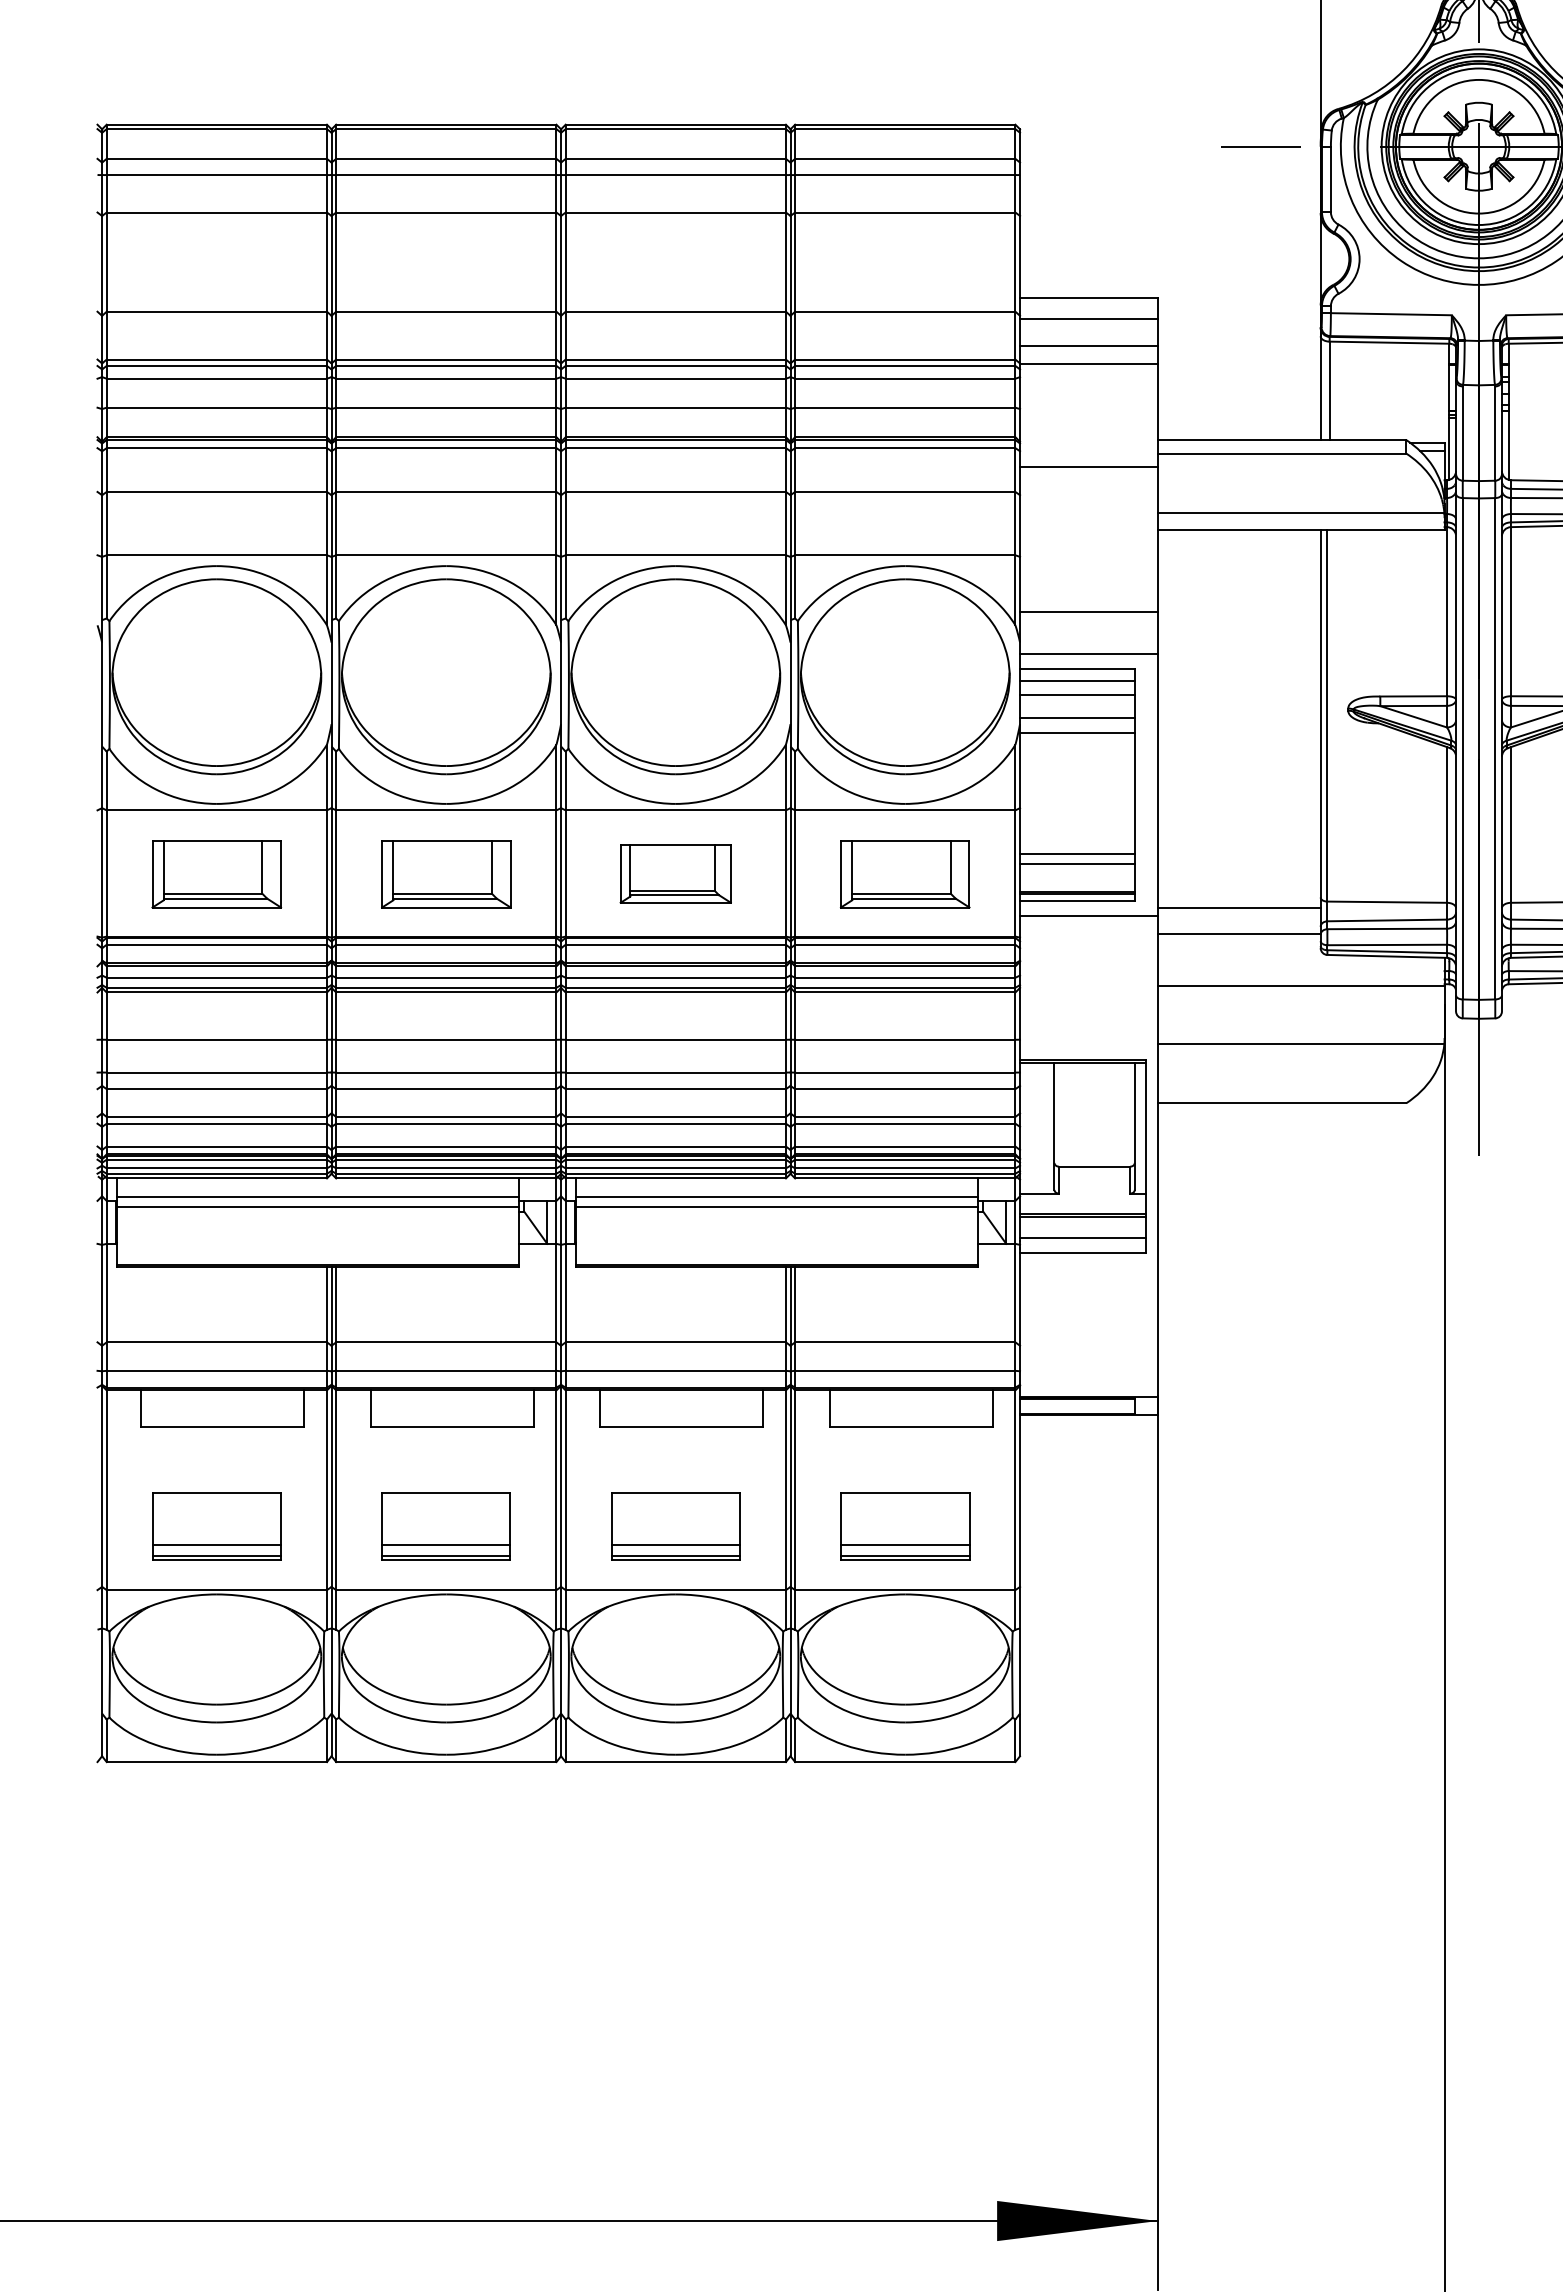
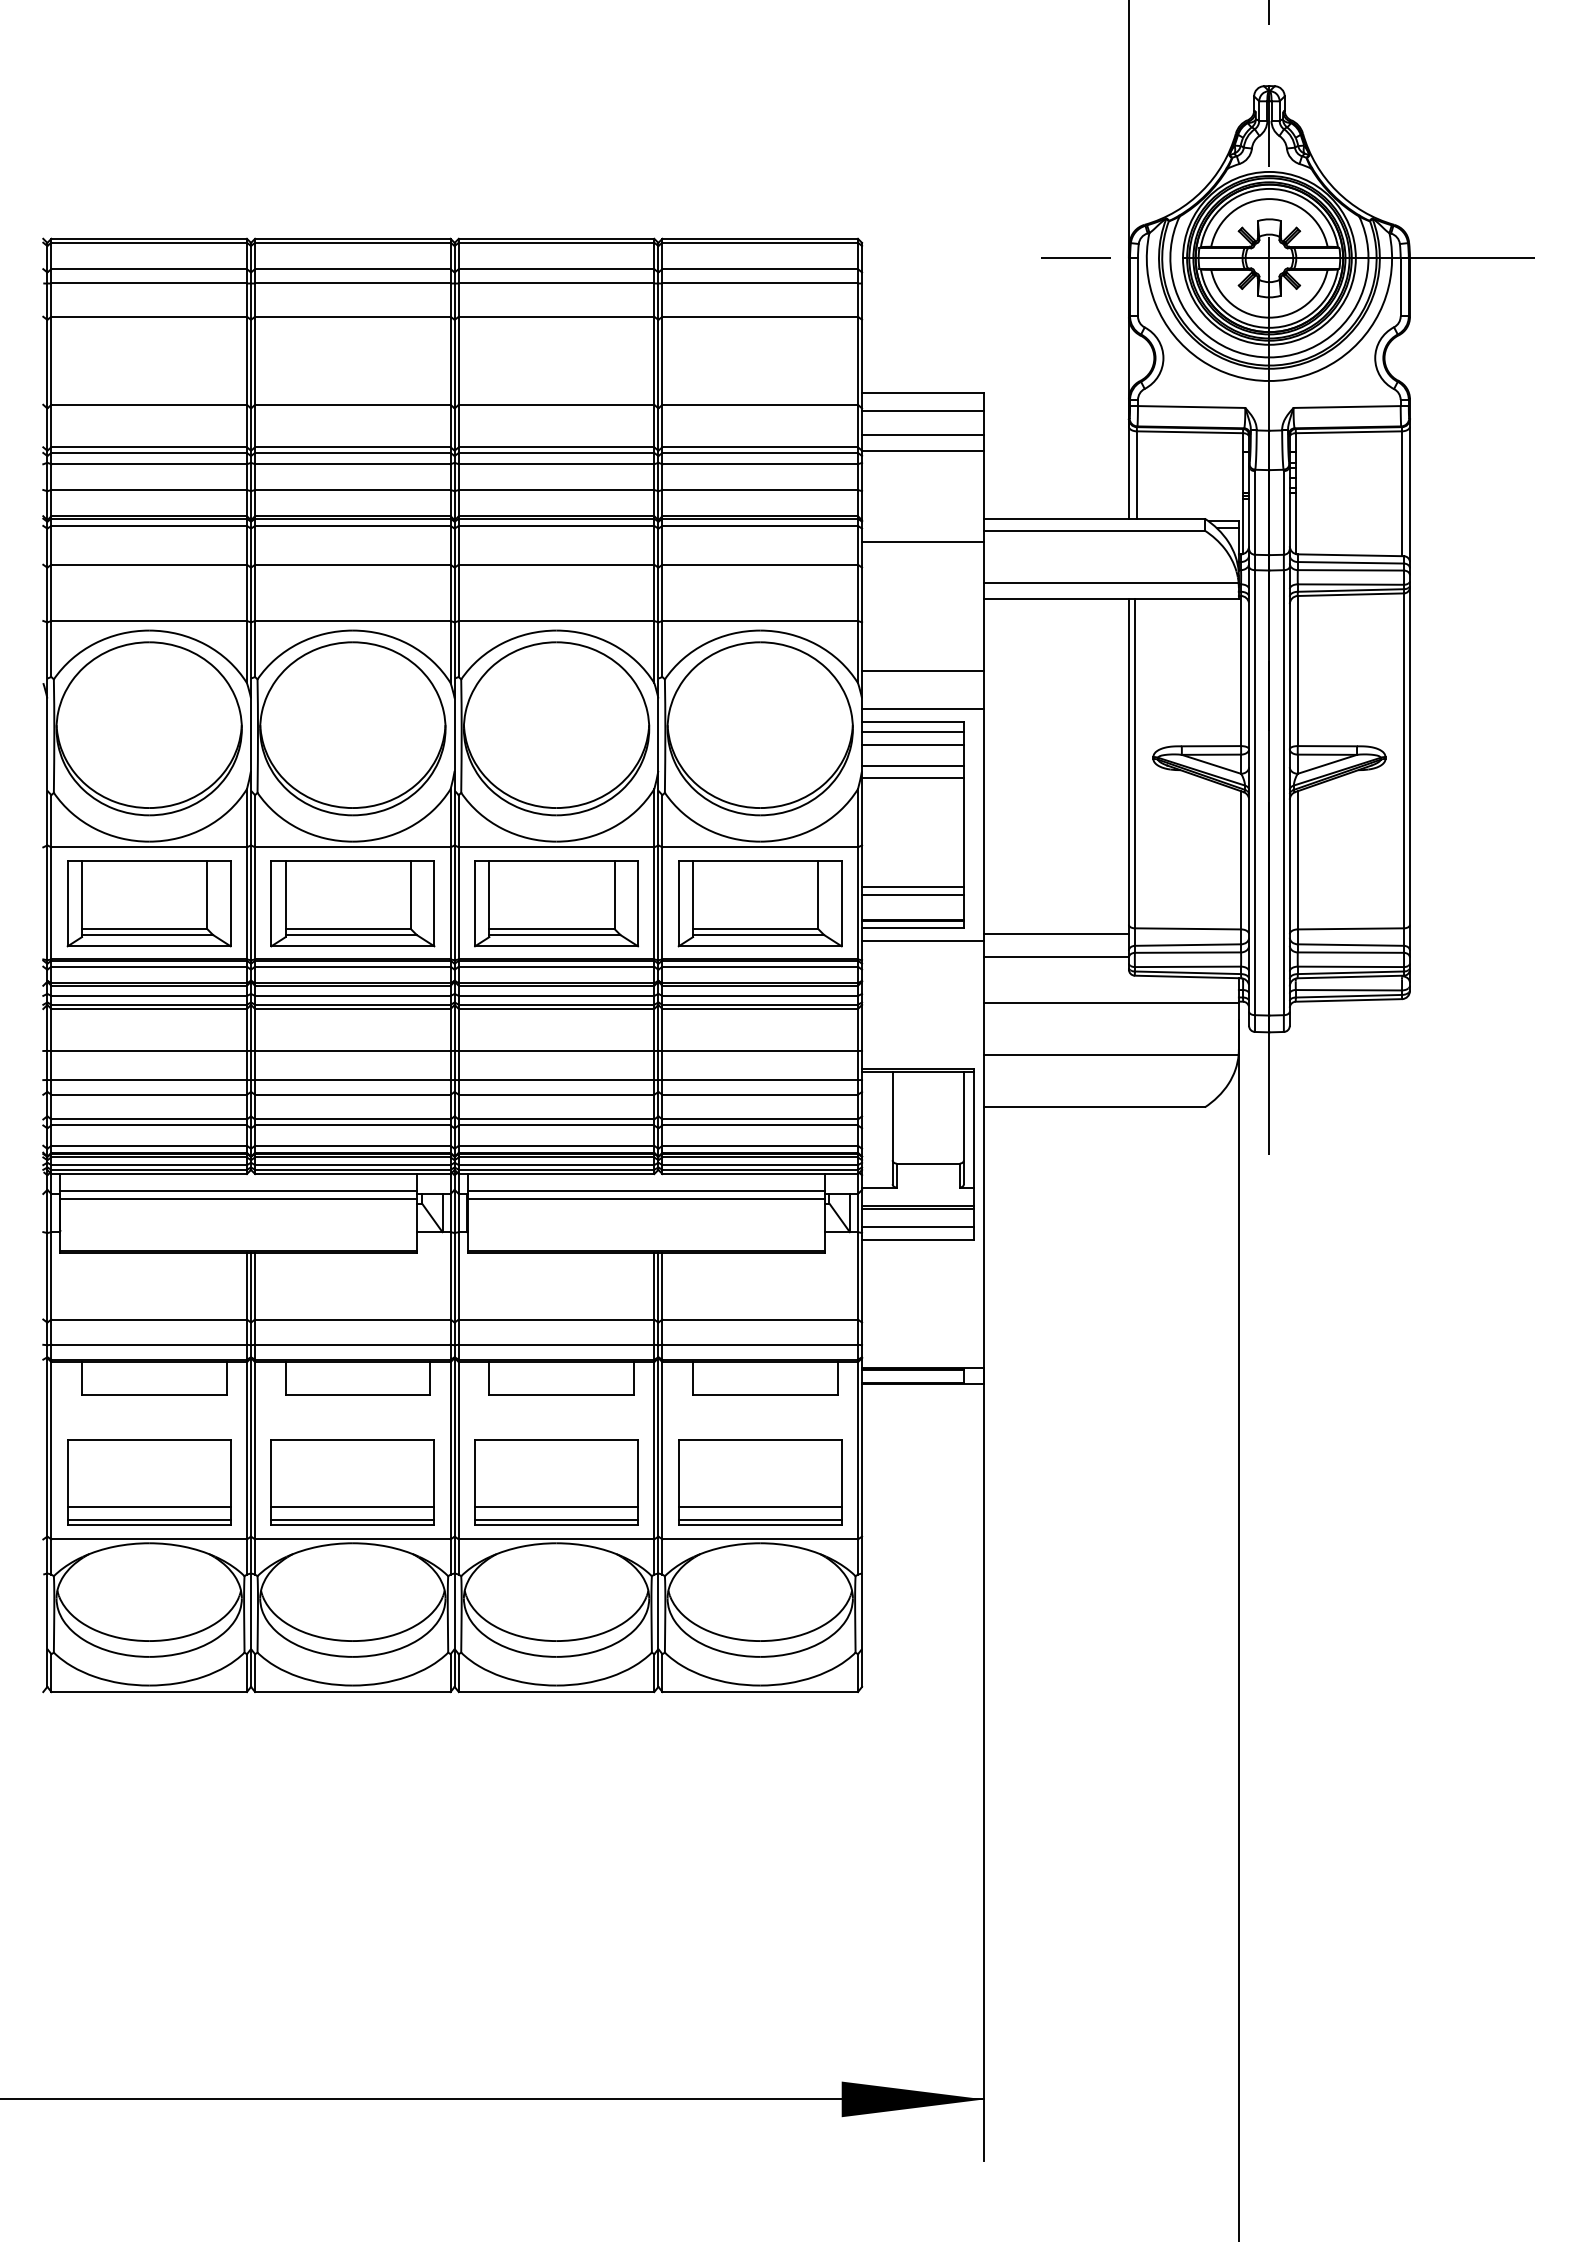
part: (216, 873) -> (148, 903), size x1.43
part: (445, 873) -> (352, 903), size x1.43
part: (675, 873) -> (556, 903), size x1.67
part: (904, 873) -> (759, 903), size x1.43
part: (217, 1525) -> (149, 1482), size x1.43
part: (445, 1525) -> (352, 1482), size x1.43
part: (675, 1525) -> (556, 1482), size x1.43
part: (905, 1525) -> (760, 1482), size x1.43

